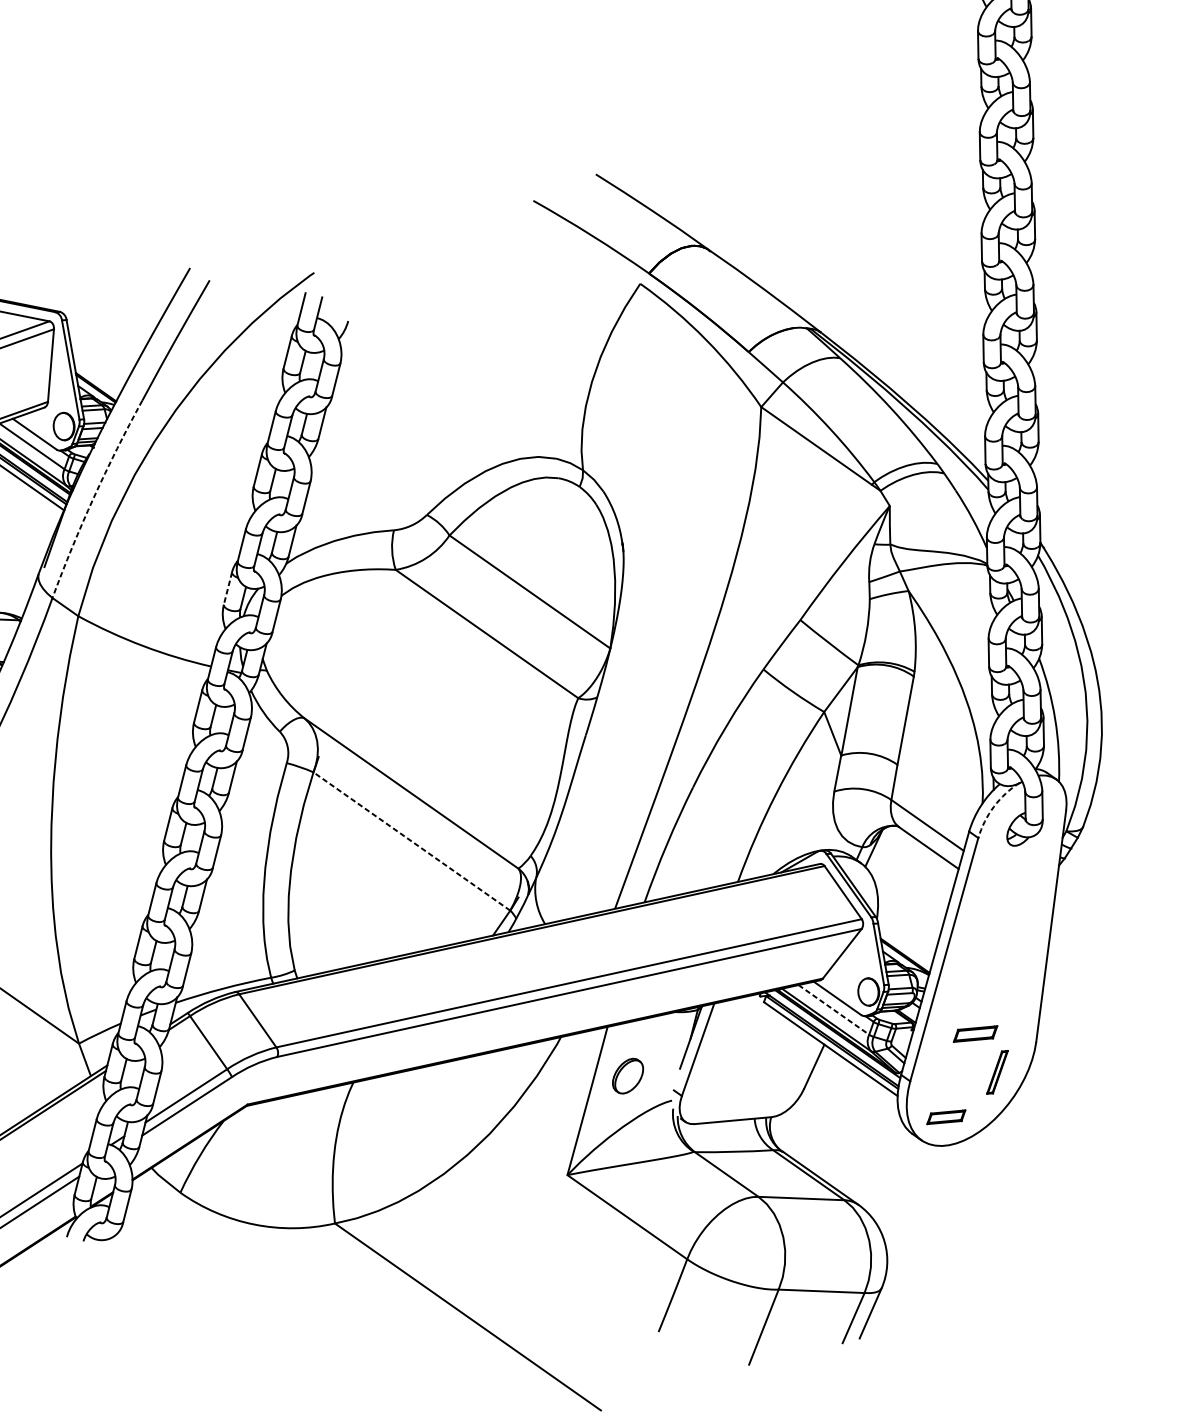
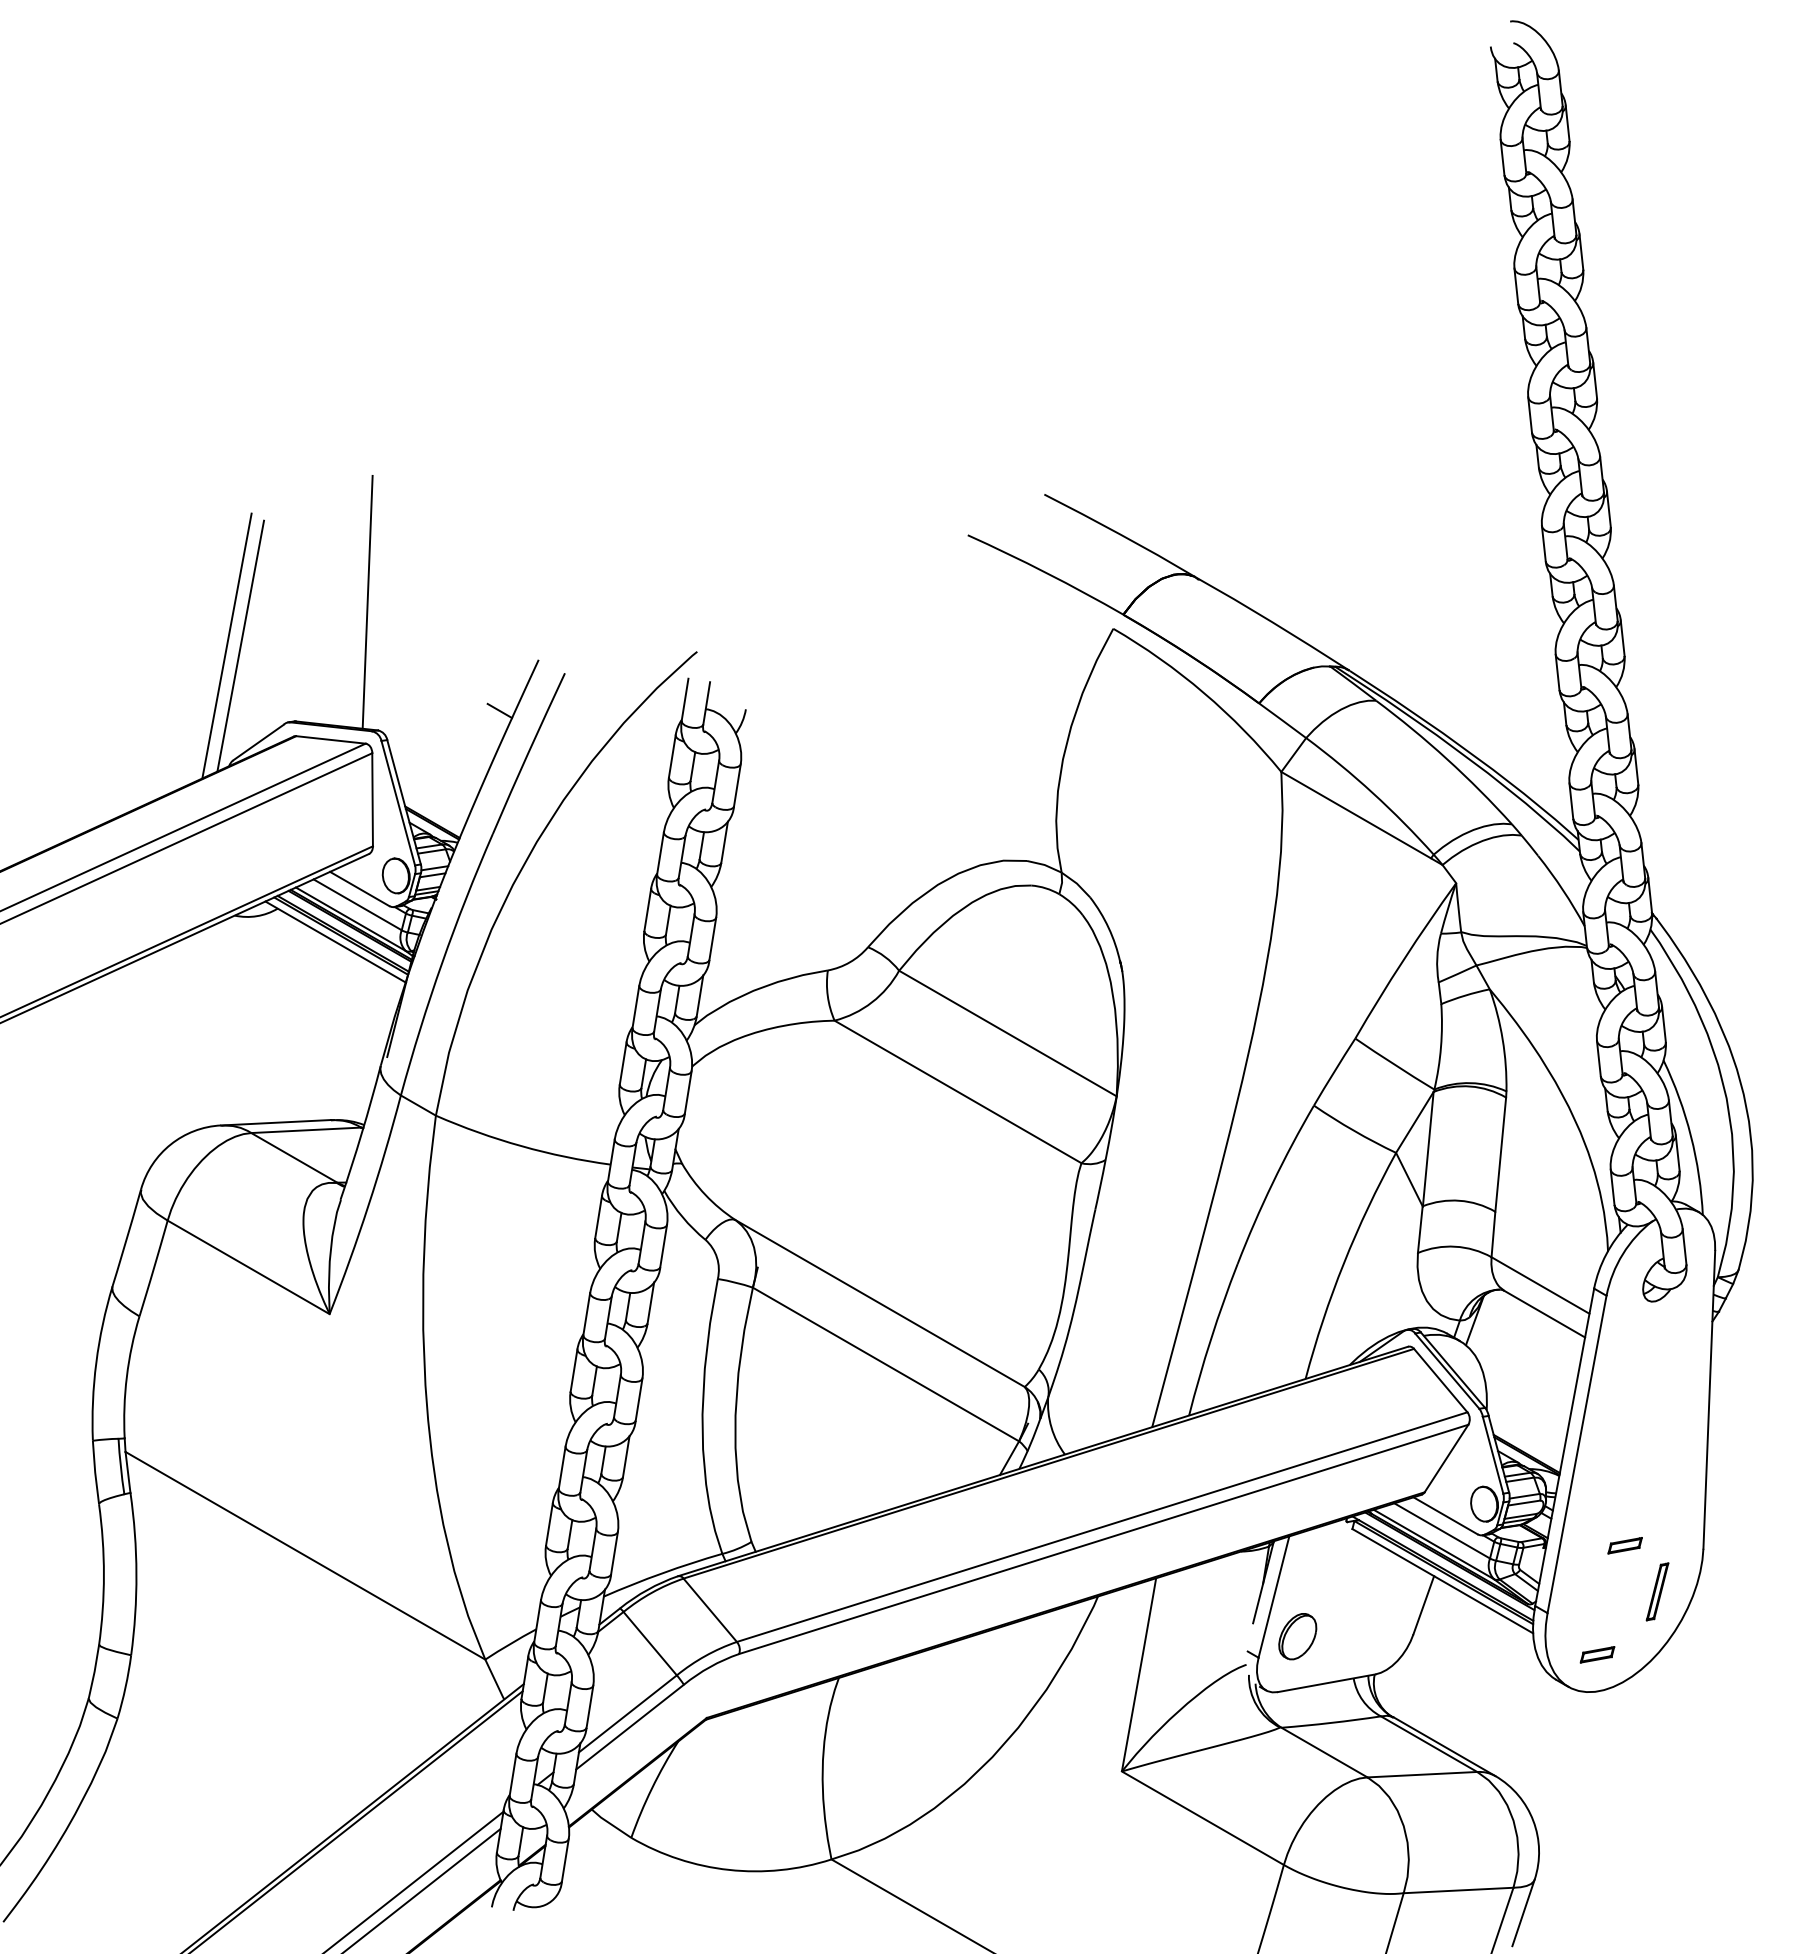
line: (60, 210) -> (367, 601), added
line: (156, 304) -> (499, 710), added
arc: (94, 498) -> (442, 963), dashed -> solid
line: (228, 588) -> (623, 1063), dashed -> solid
arc: (993, 806) -> (1622, 1254), dashed -> solid
line: (412, 841) -> (886, 1364), dashed -> solid
line: (834, 1010) -> (1442, 1531), dashed -> solid
part: (974, 1033) -> (1624, 1545), size x0.62
part: (627, 1076) -> (1297, 1636), moved
part: (946, 1117) -> (1597, 1654), size x0.71

